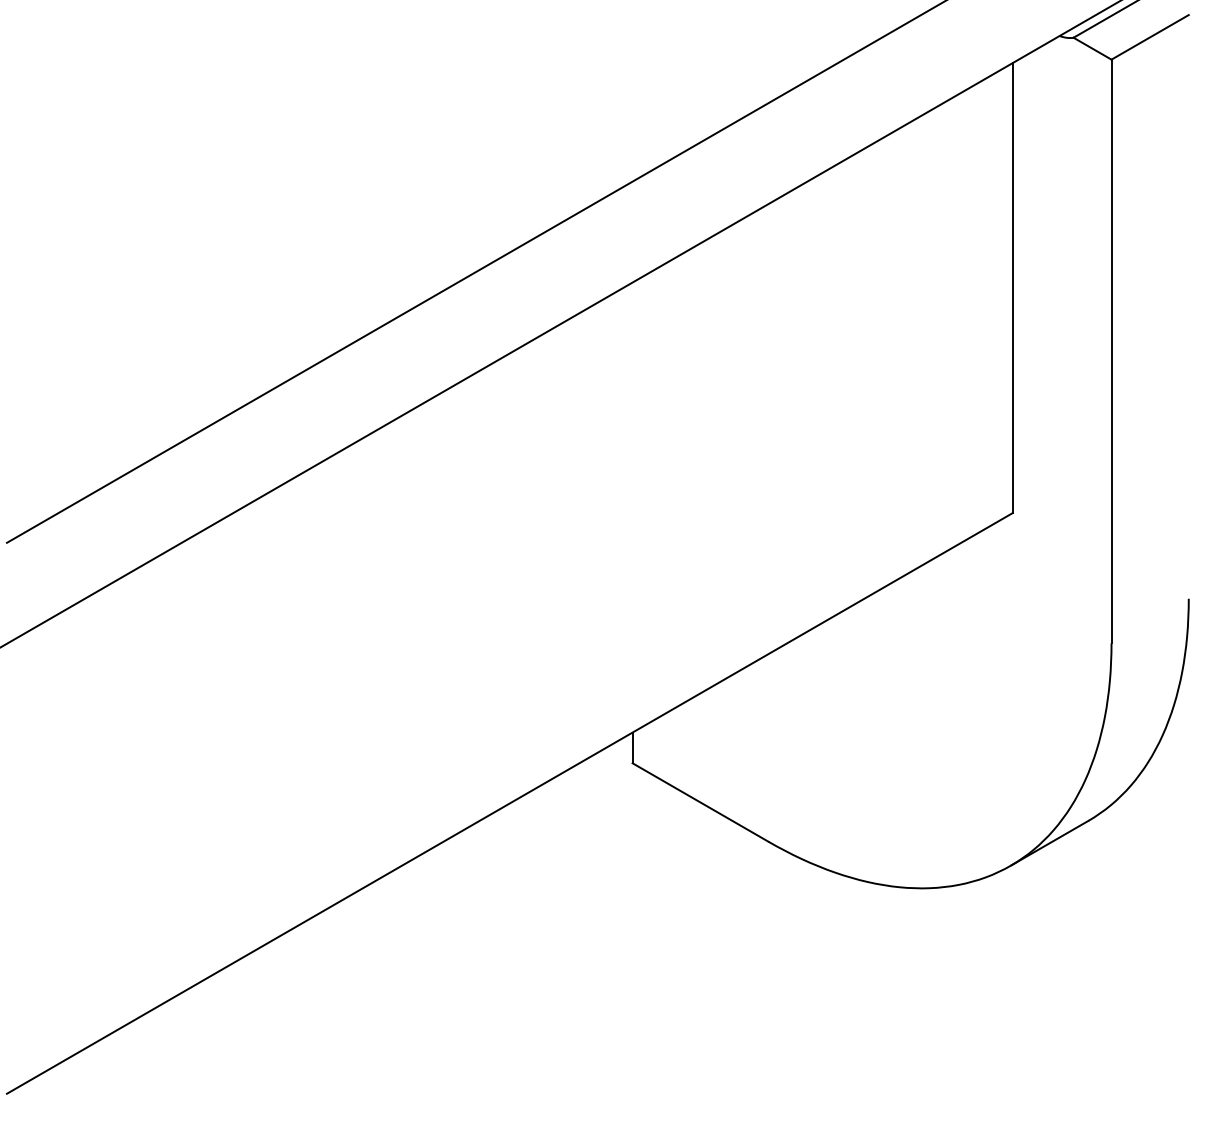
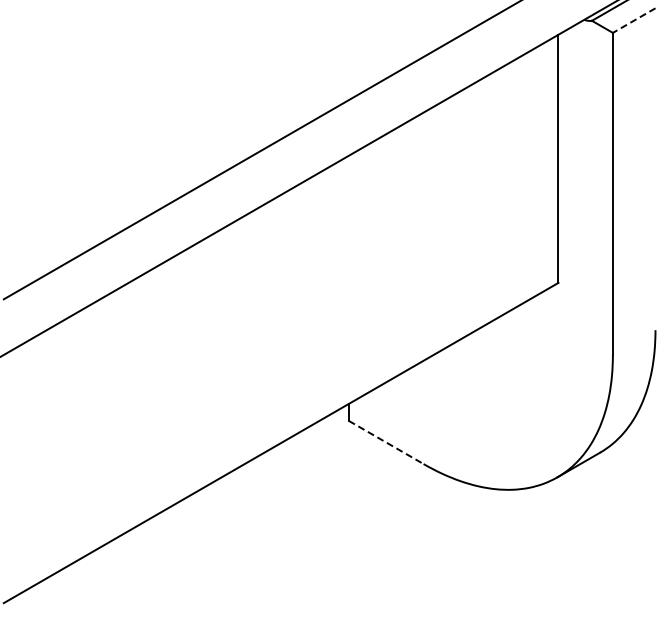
line: (1150, 37) -> (634, 20), solid -> dashed
line: (700, 802) -> (386, 442), solid -> dashed

